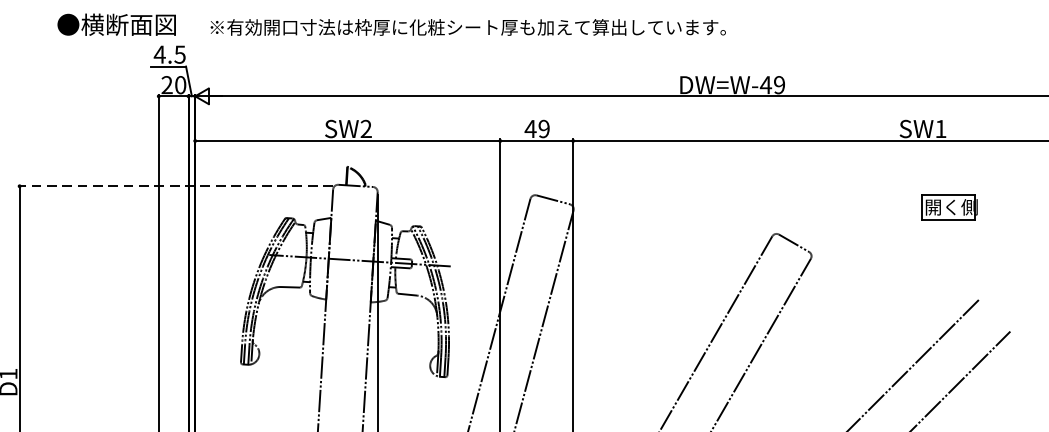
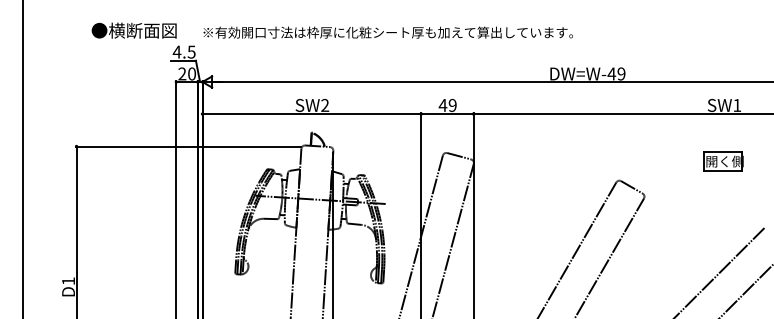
text: (115, 24) -> (133, 30), moved
text: (467, 27) -> (387, 32), moved
line: (175, 186) -> (188, 146), dashed -> solid
part: (949, 207) -> (723, 161), moved

